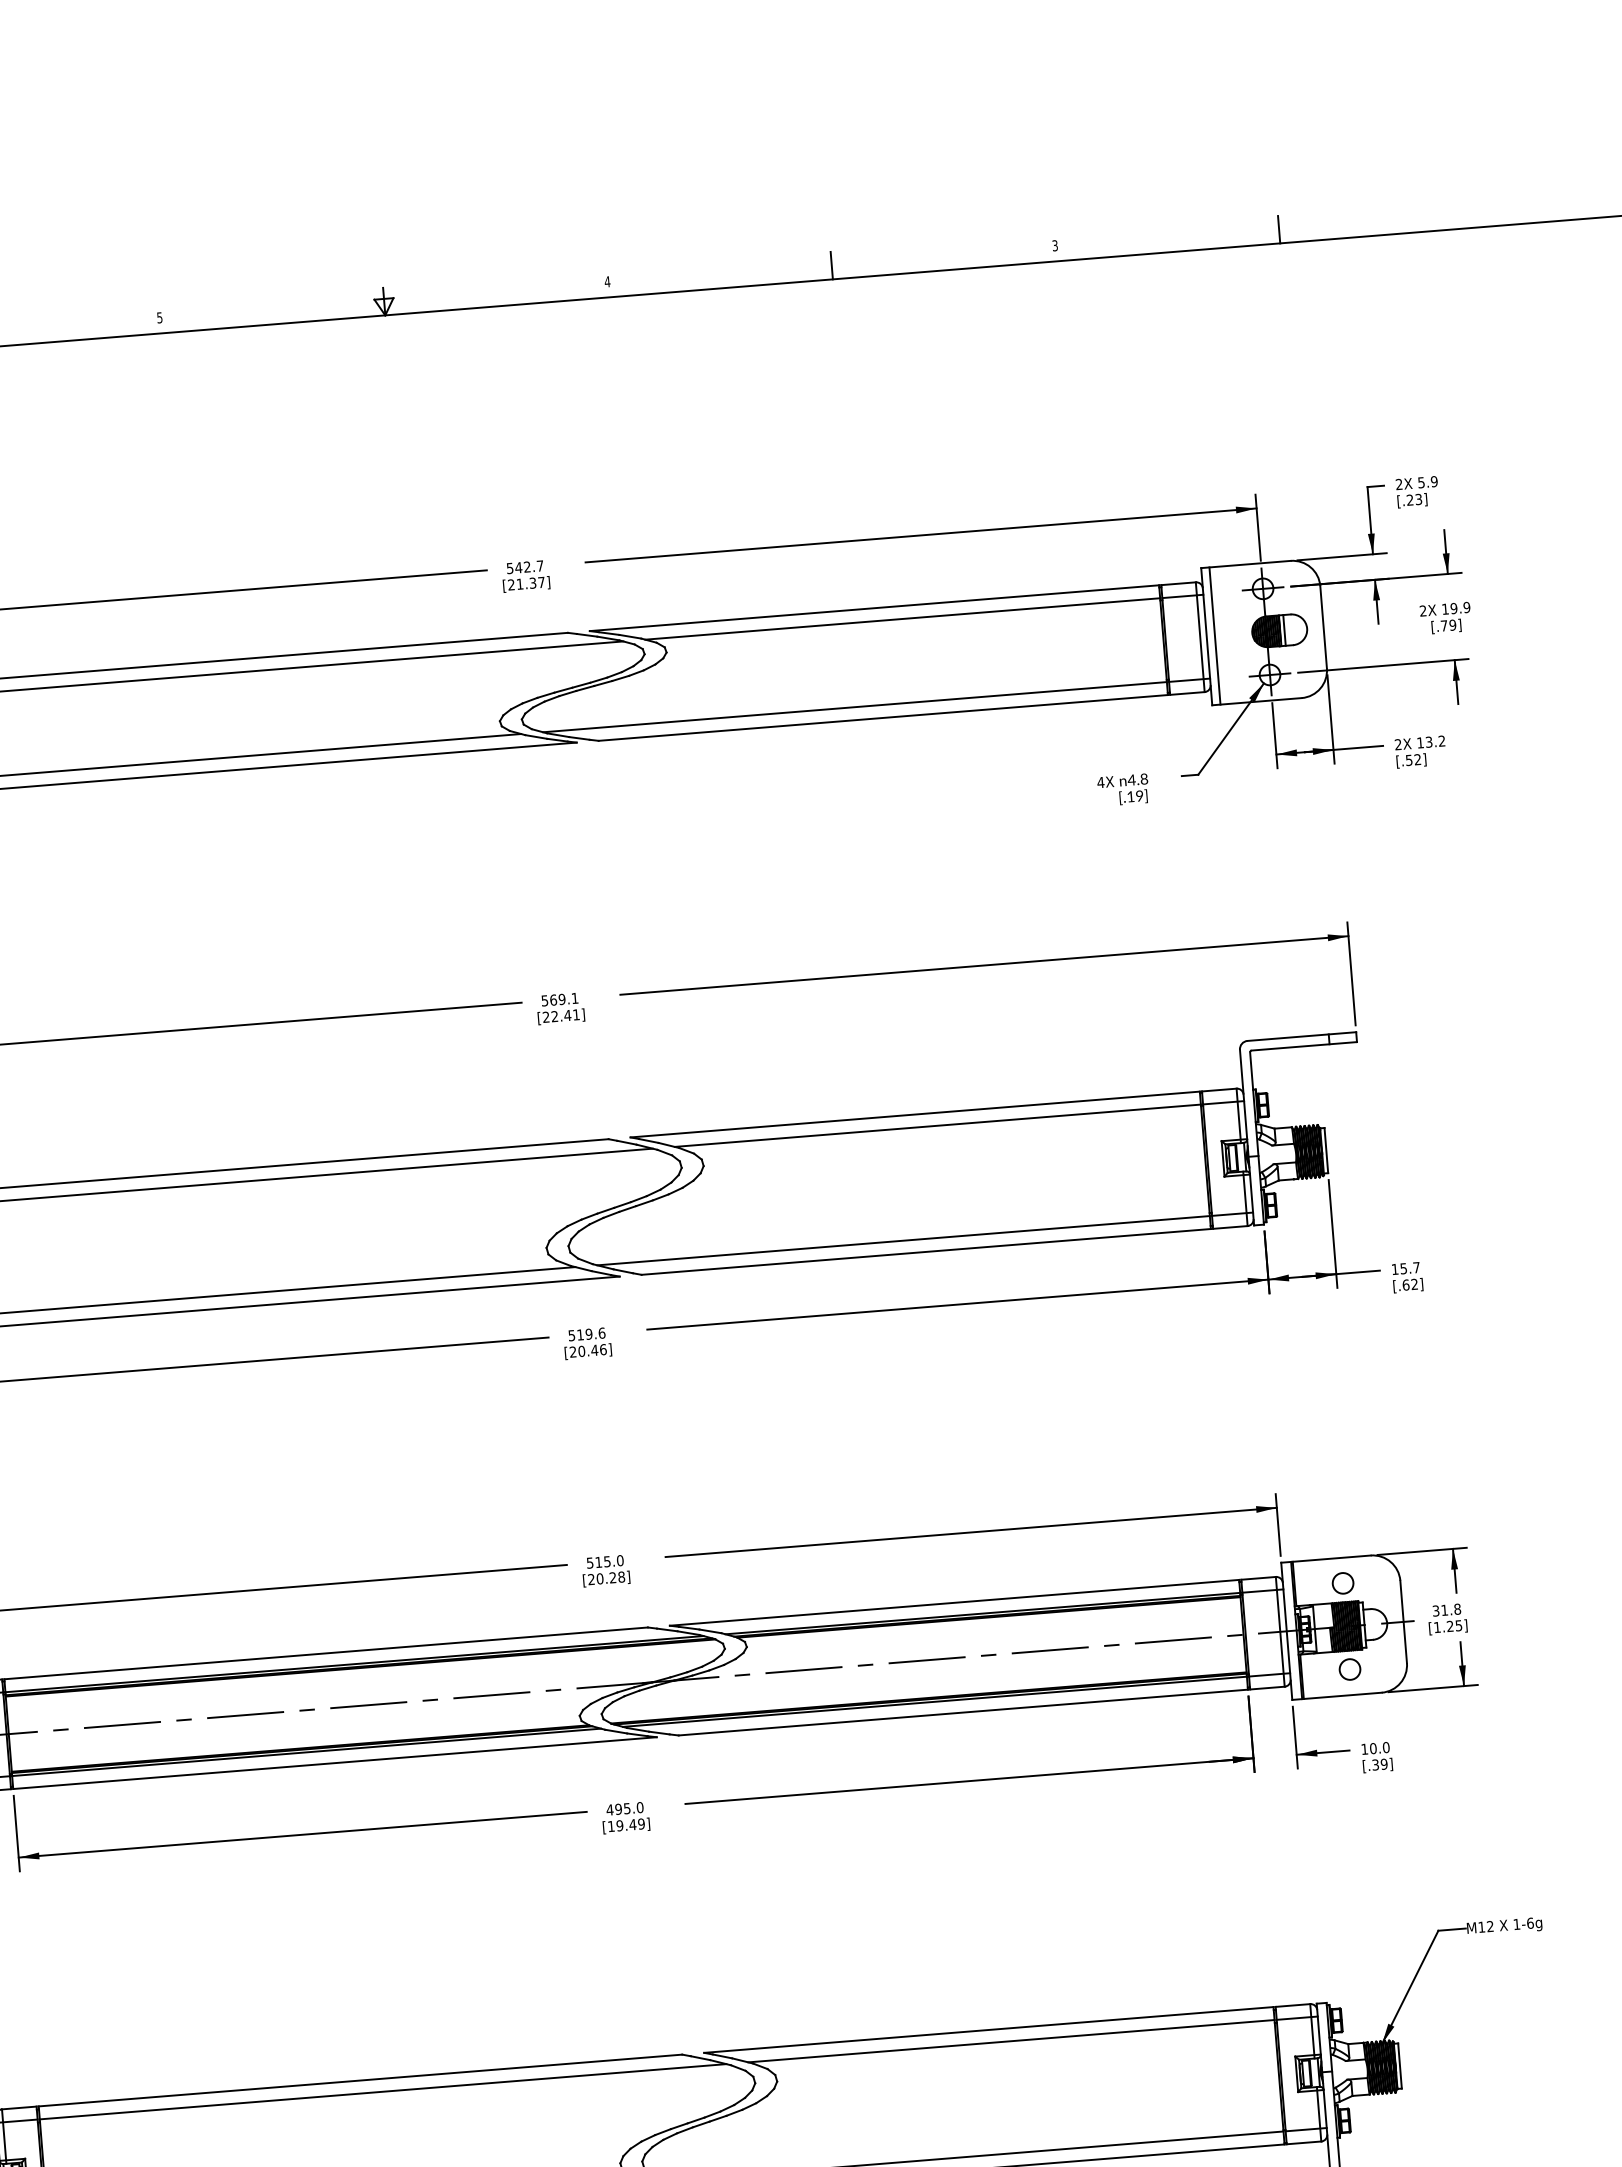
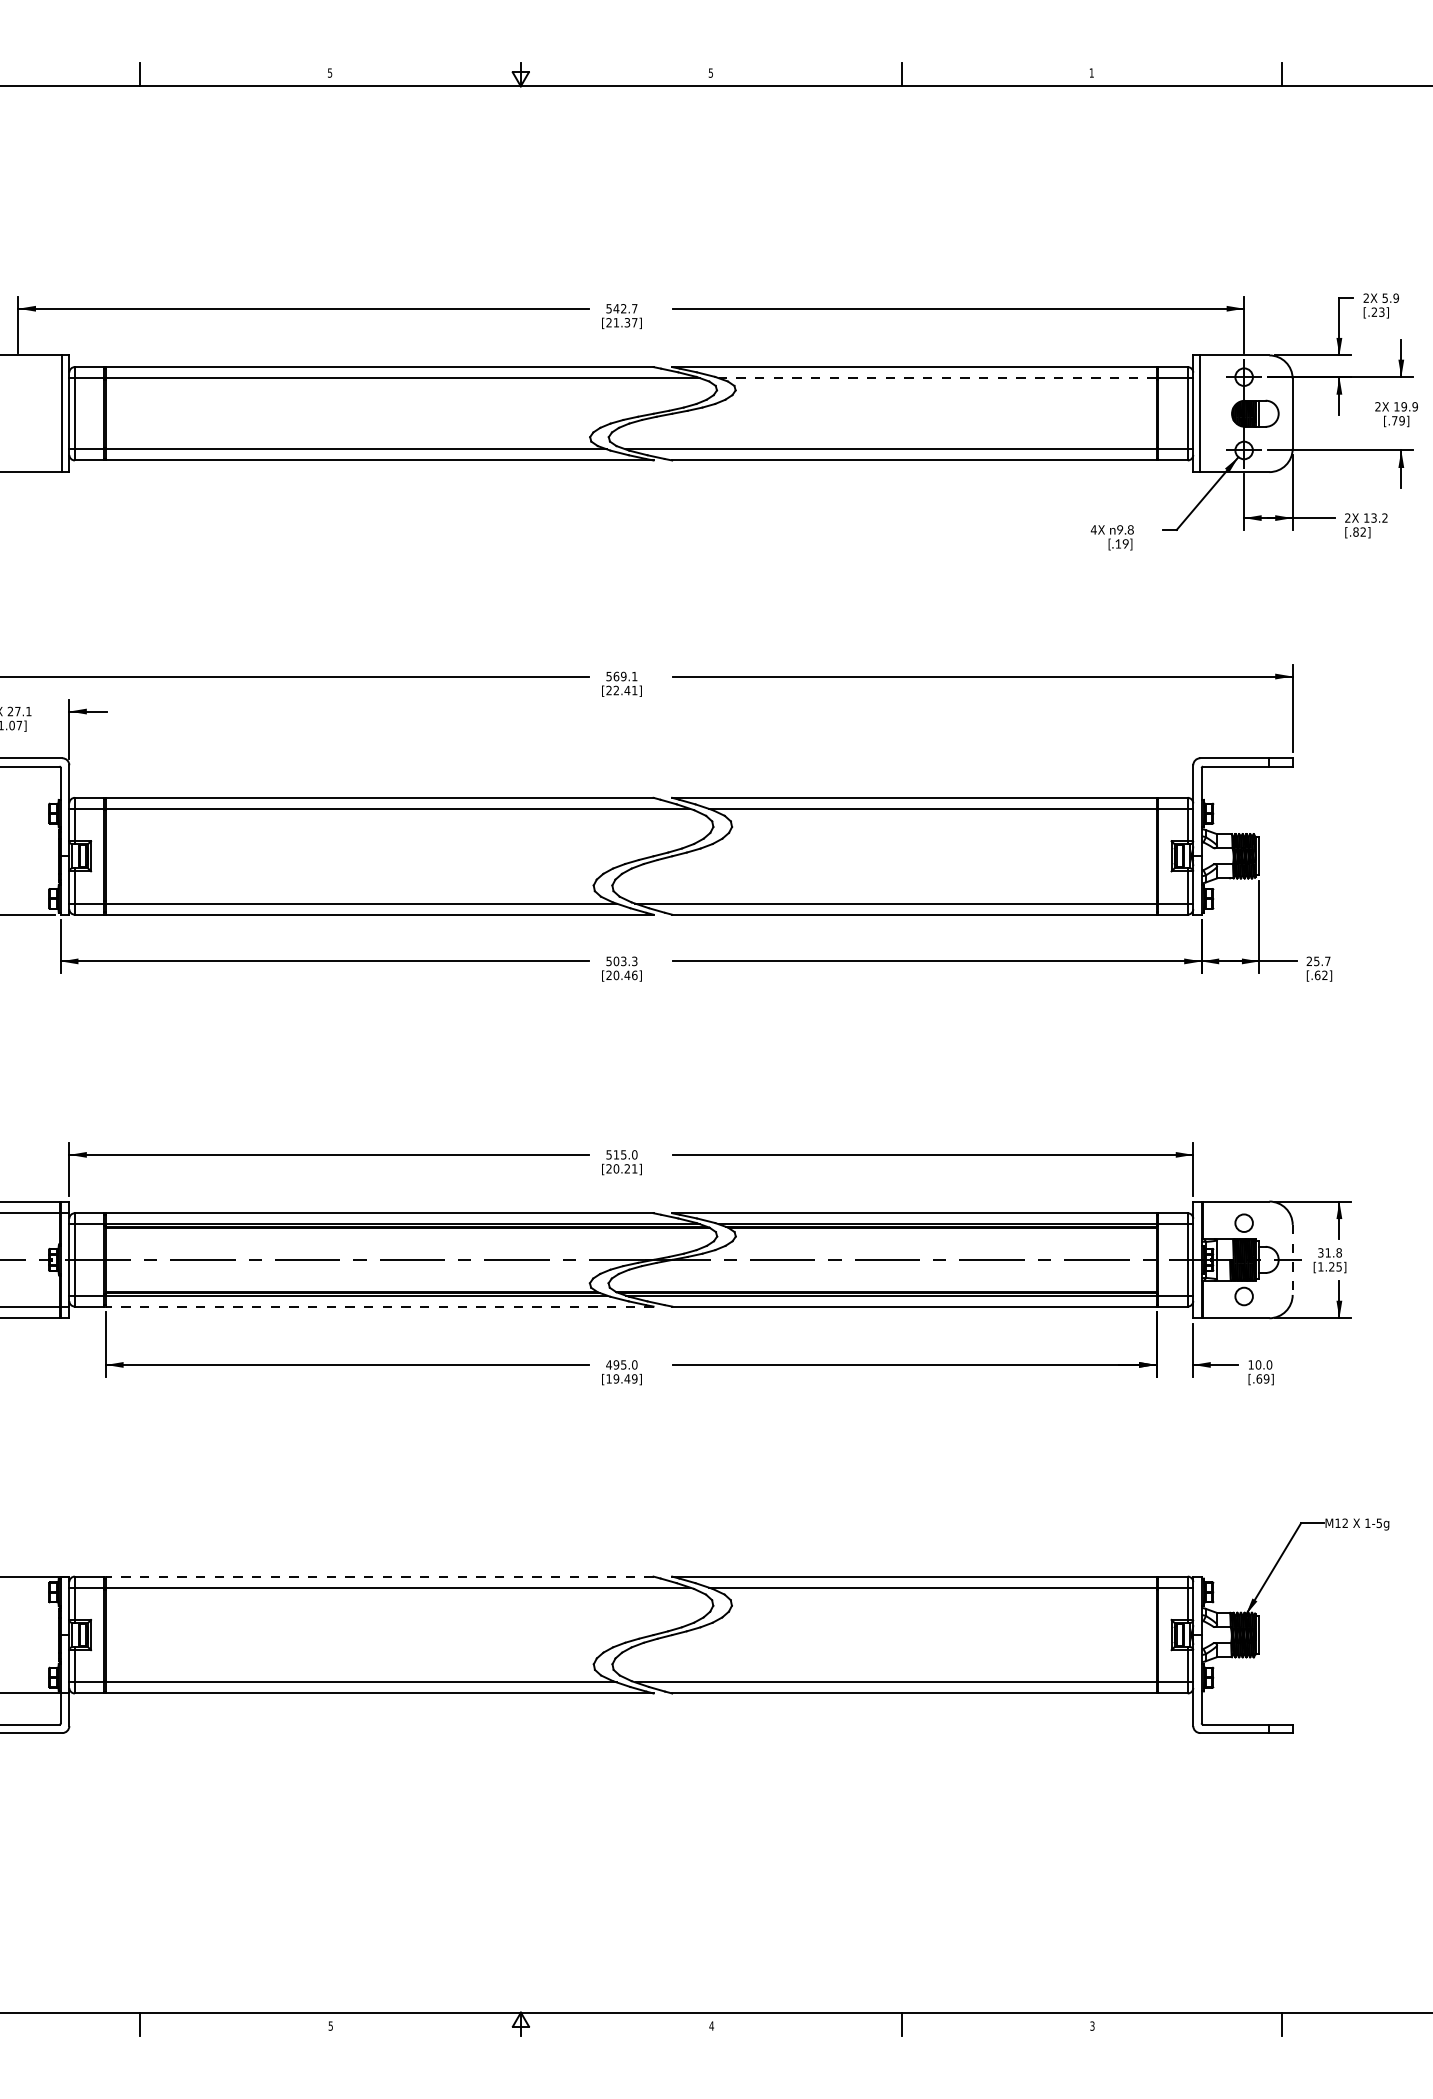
text: (1054, 245) -> (1091, 72), 3 -> 1
text: (606, 281) -> (710, 72), 4 -> 5
line: (902, 619) -> (937, 378), solid -> dashed
text: (1408, 759) -> (1355, 531), [.52] -> [.82]
text: (1130, 779) -> (1119, 529), 4.8 -> 9.8
text: (1393, 1268) -> (1308, 960), 15.7 -> 25.7
text: (591, 1334) -> (625, 961), 519.6 -> 503.3
text: (621, 1576) -> (634, 1168), [20.28] -> [20.21]
line: (1403, 1622) -> (1292, 1260), solid -> dashed
line: (334, 1763) -> (379, 1306), solid -> dashed
text: (1375, 1764) -> (1259, 1378), [.39] -> [.69]
text: (1530, 1923) -> (1379, 1523), 1-6g -> 1-5g
line: (360, 2080) -> (379, 1576), solid -> dashed

